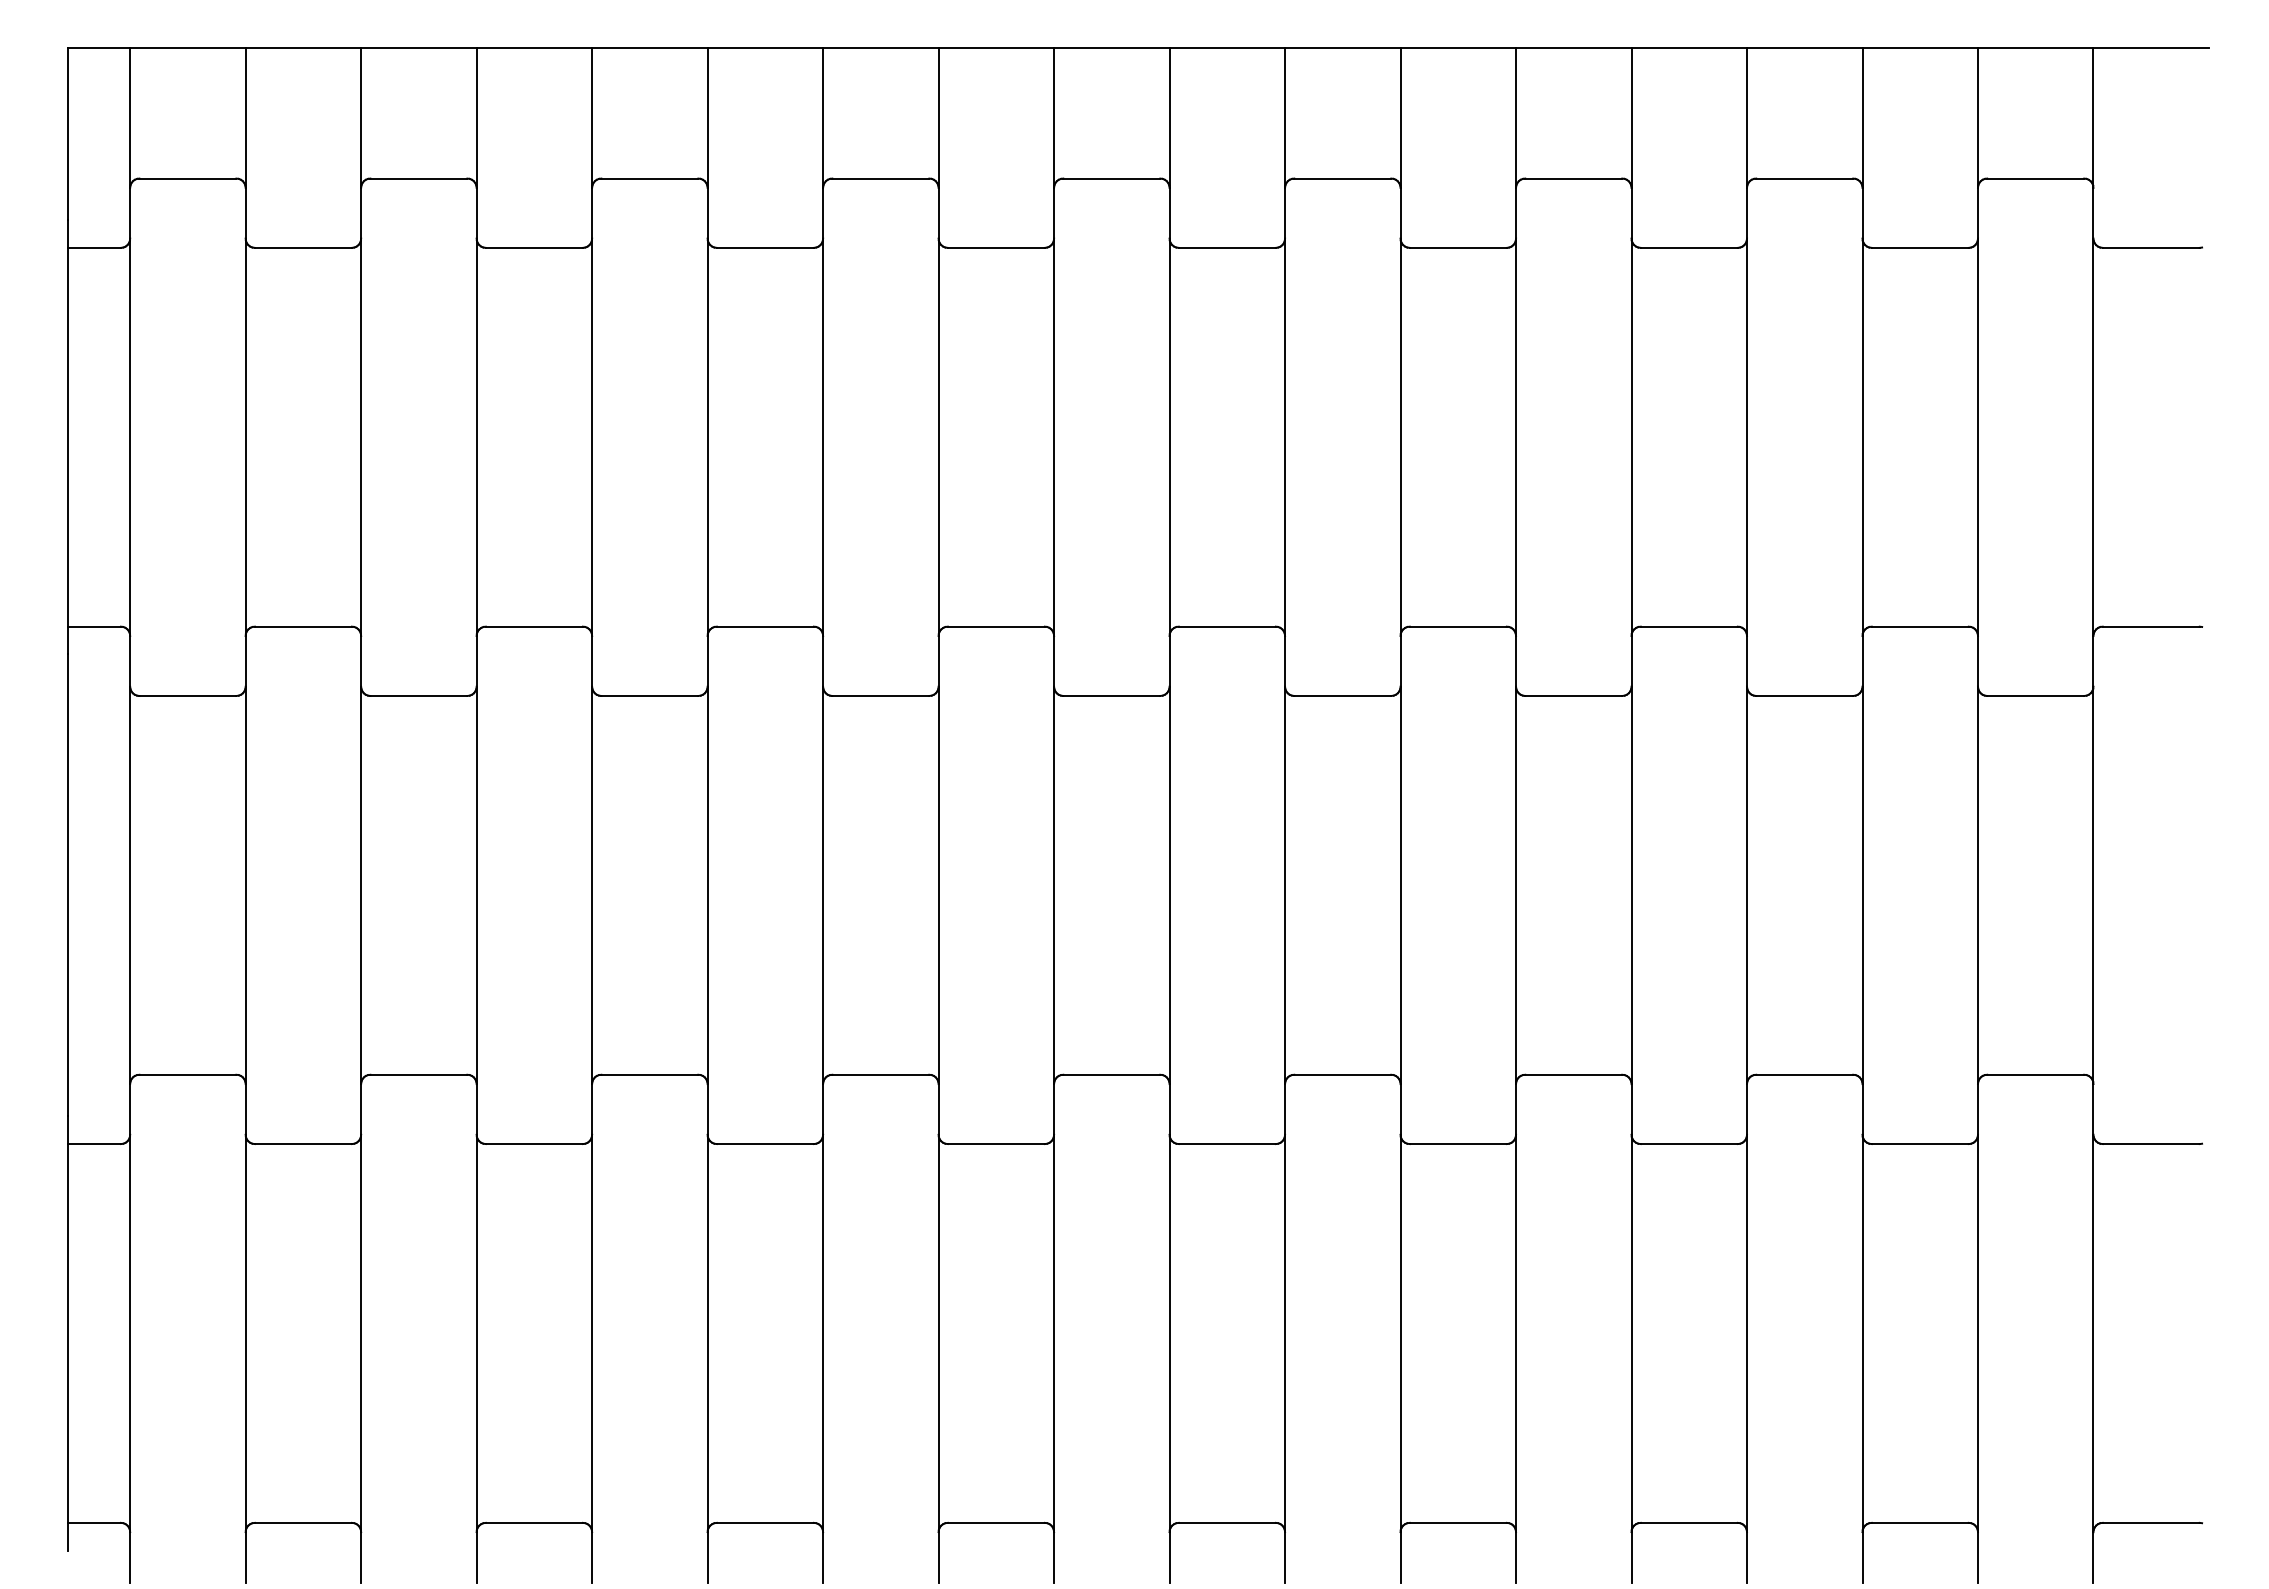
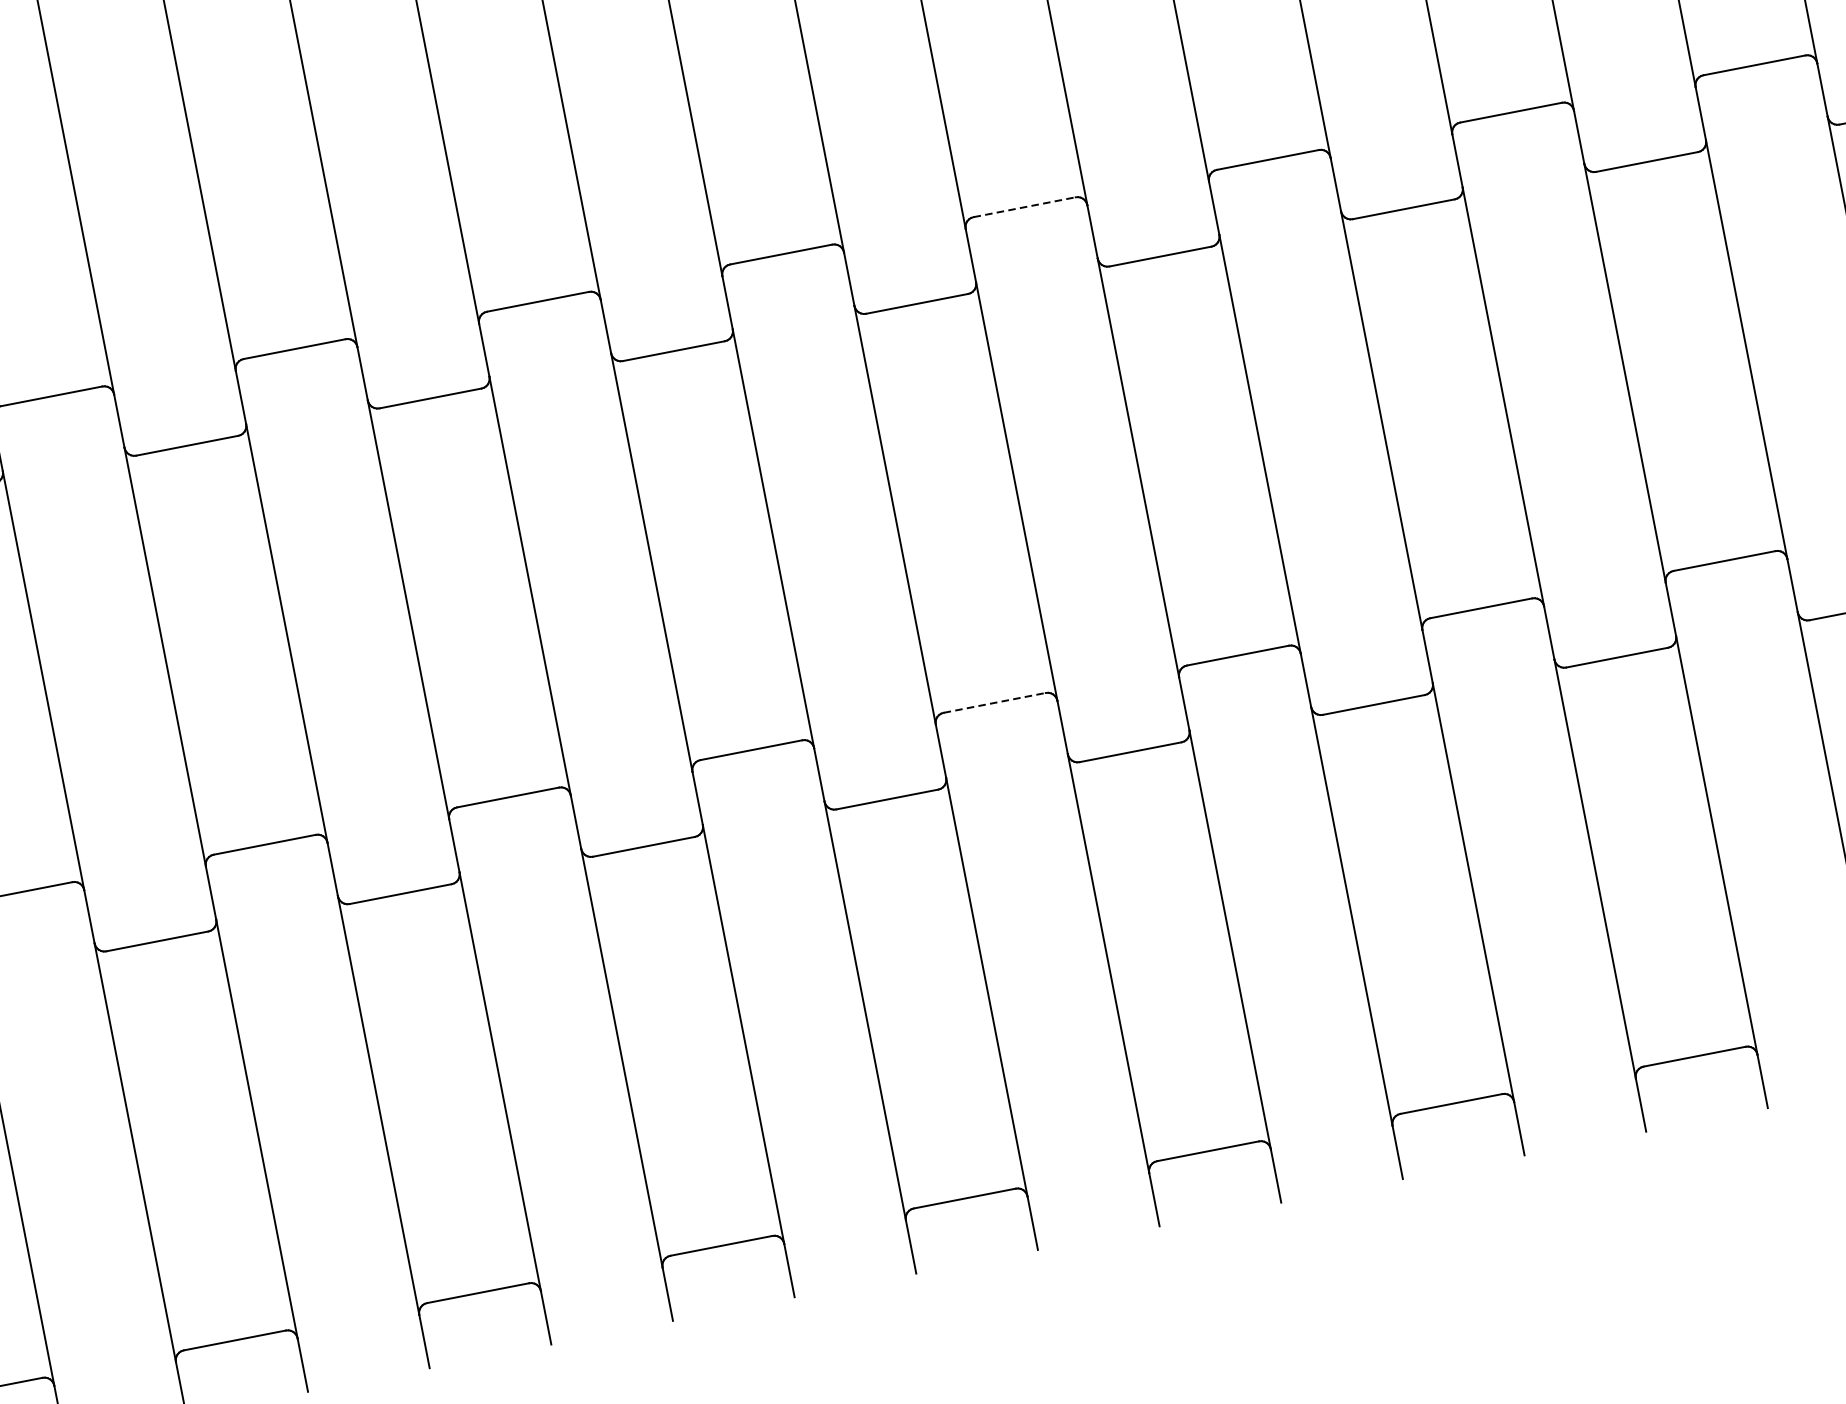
line: (1227, 626) -> (1024, 207), solid -> dashed
line: (1111, 1074) -> (994, 702), solid -> dashed

